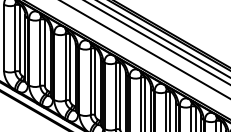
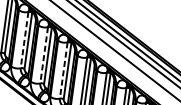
line: (40, 53) -> (24, 40), solid -> dashed
line: (65, 67) -> (44, 55), solid -> dashed
line: (90, 82) -> (63, 71), solid -> dashed

